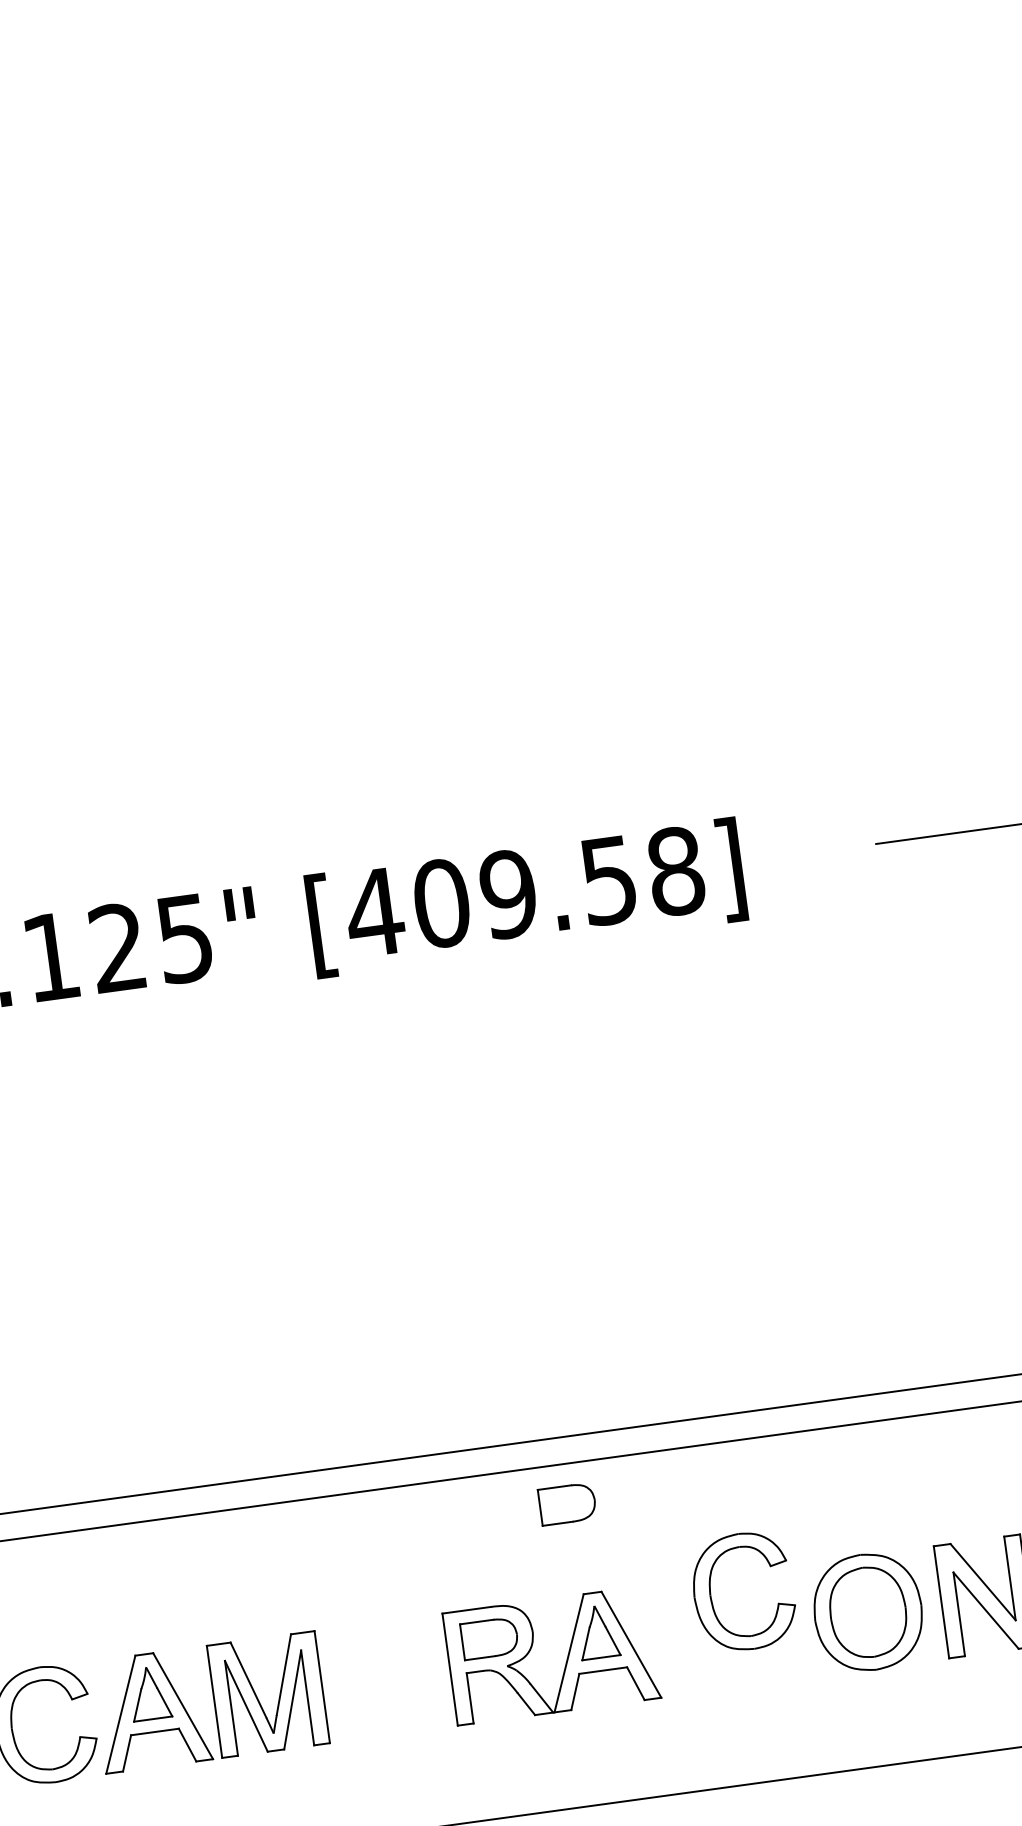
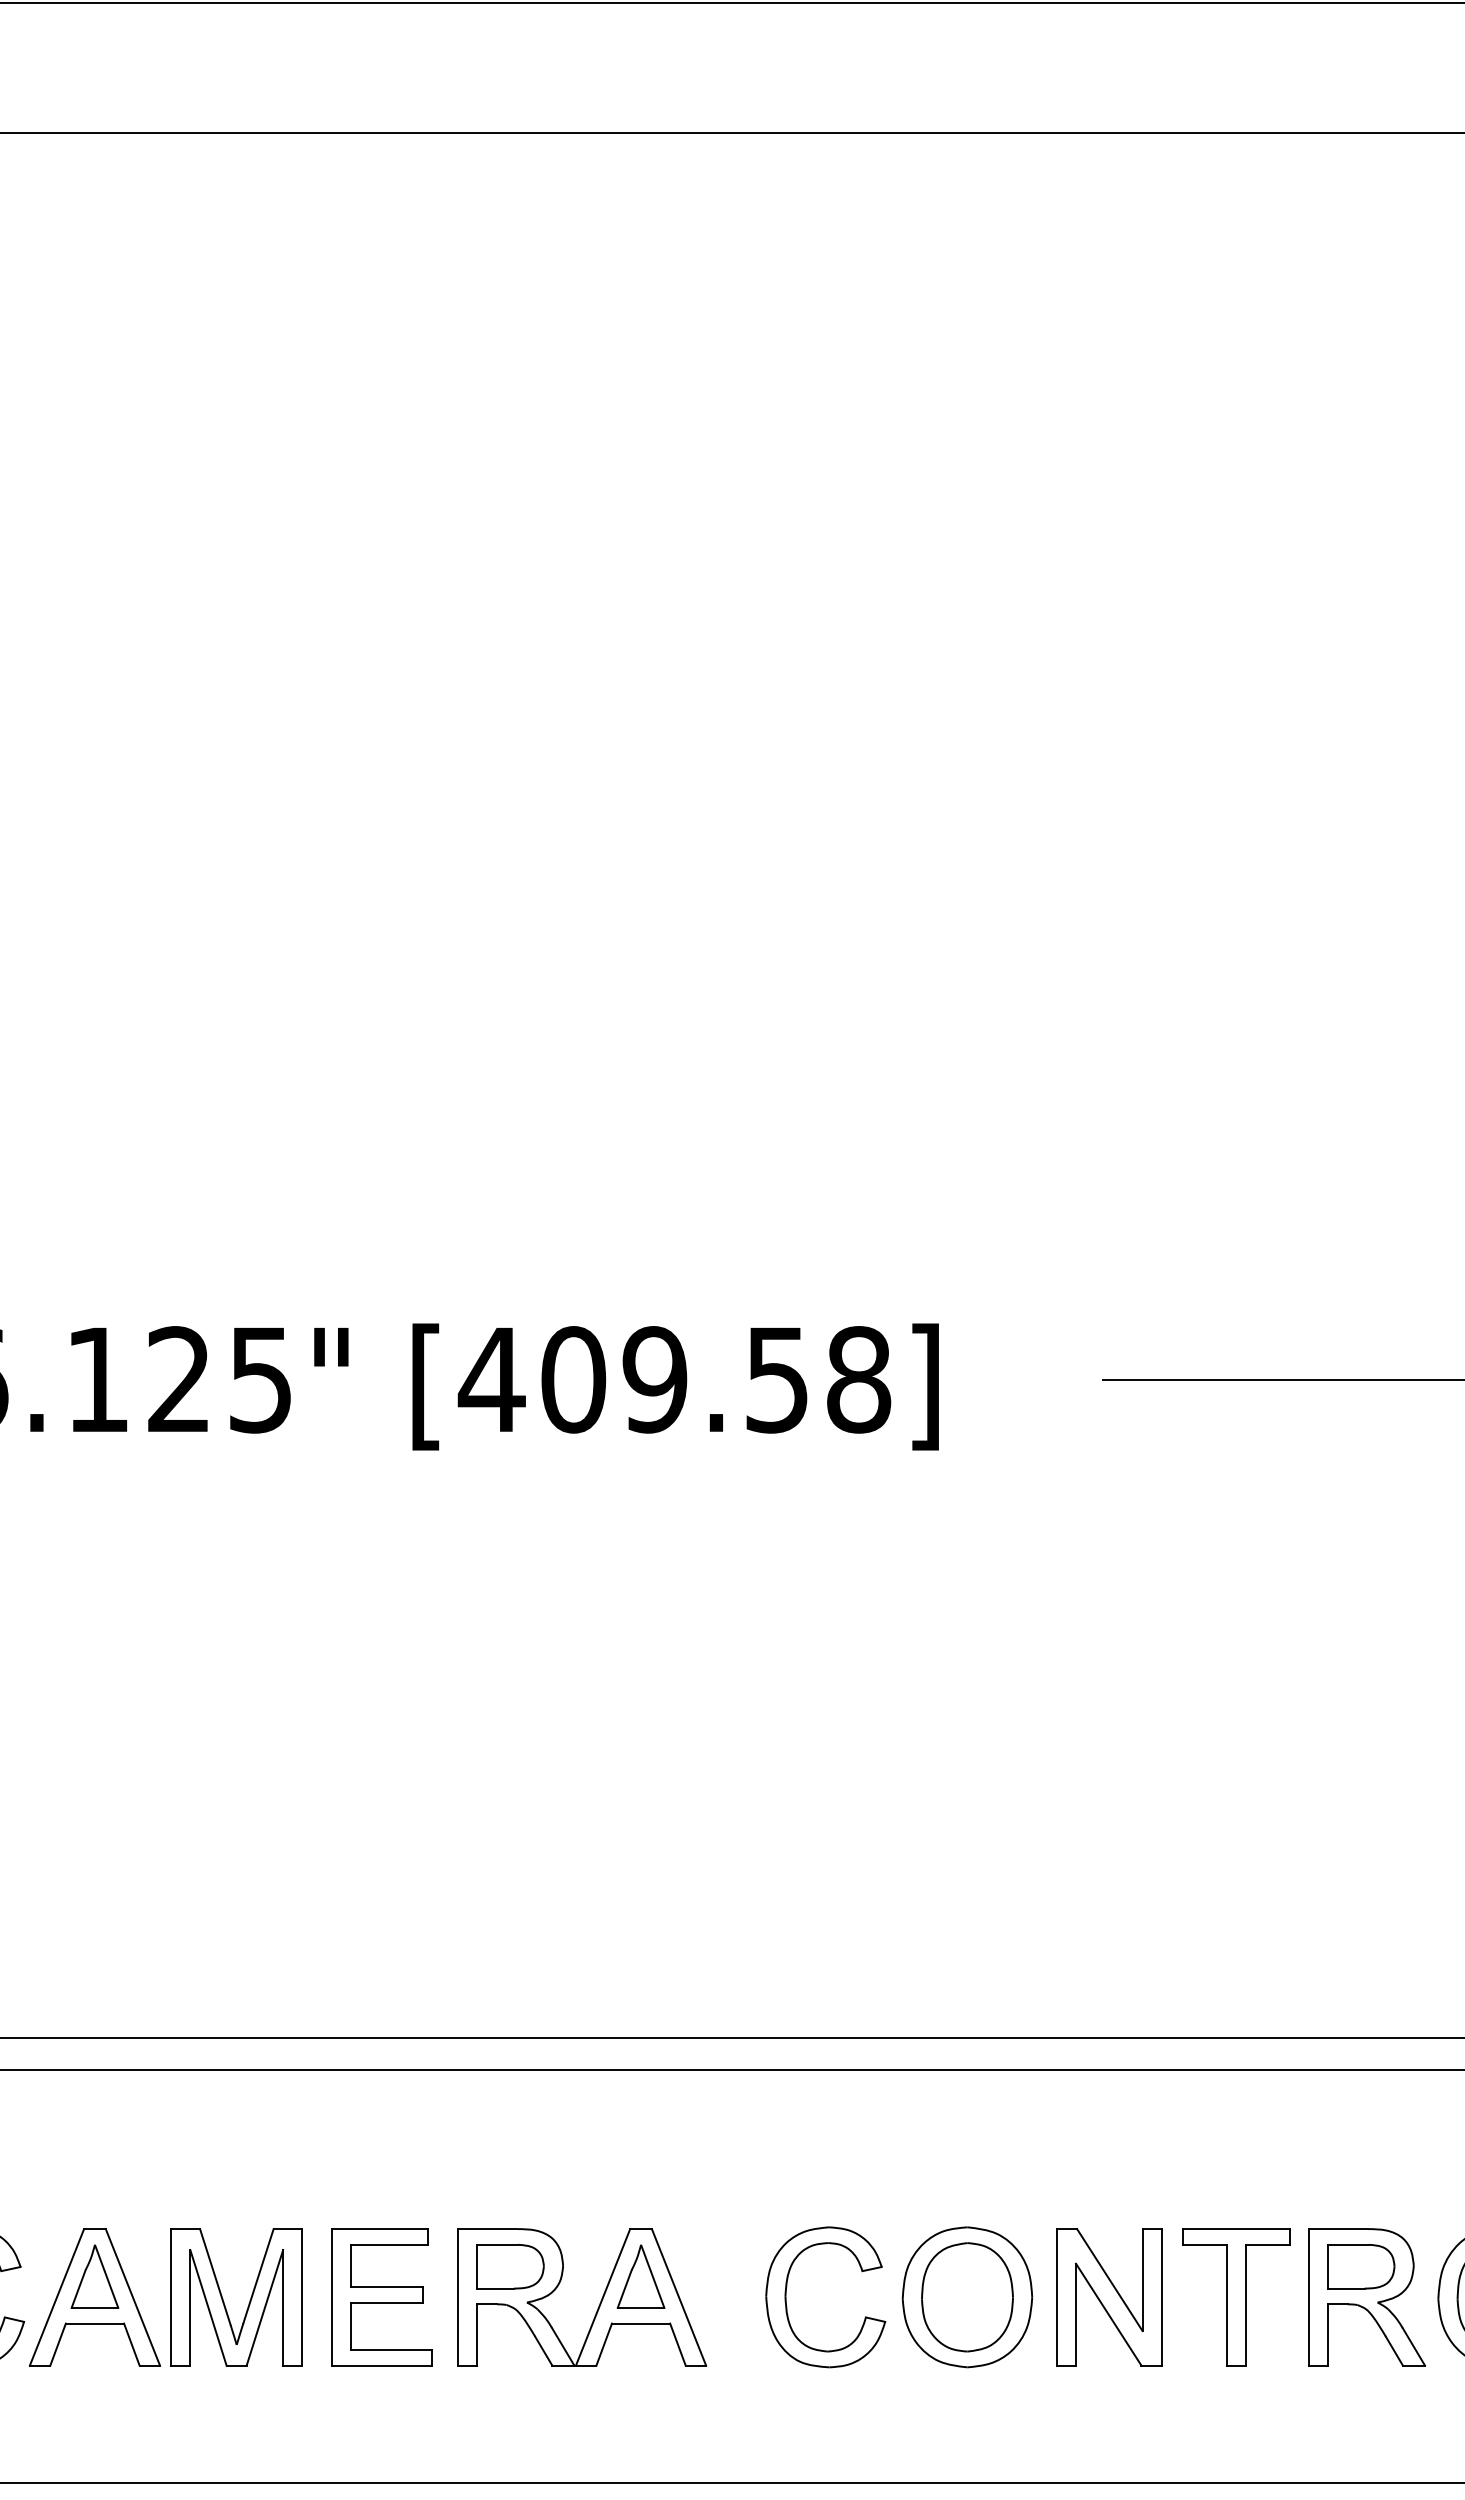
part: (567, 1504) -> (625, 2118), removed
part: (711, 1596) -> (786, 2297), moved
part: (387, 1678) -> (381, 2297), added

